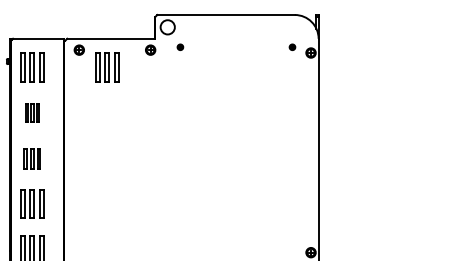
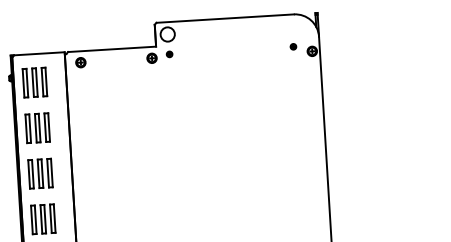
part: (180, 46) -> (169, 53), moved
part: (107, 67) -> (110, 78), removed
part: (32, 112) -> (37, 127), size x1.67
part: (32, 158) -> (40, 173), size x1.43

